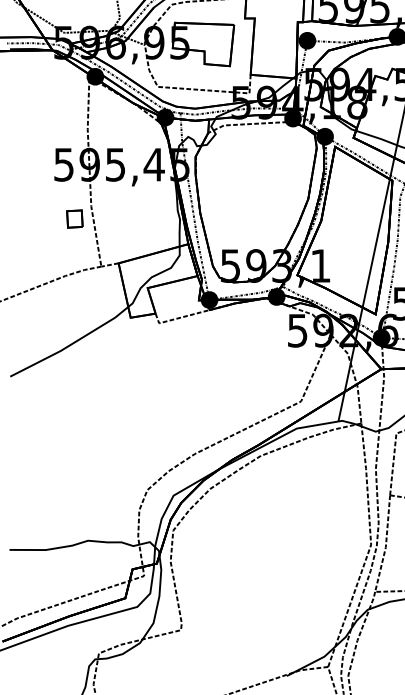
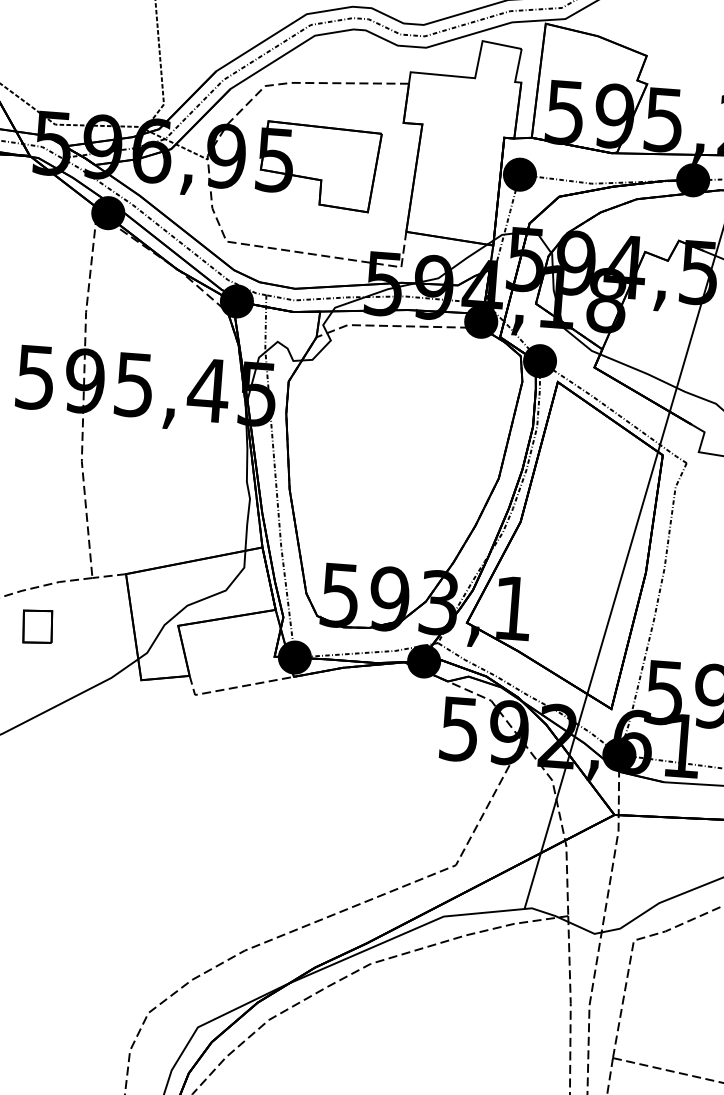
part: (74, 218) -> (37, 625), moved

